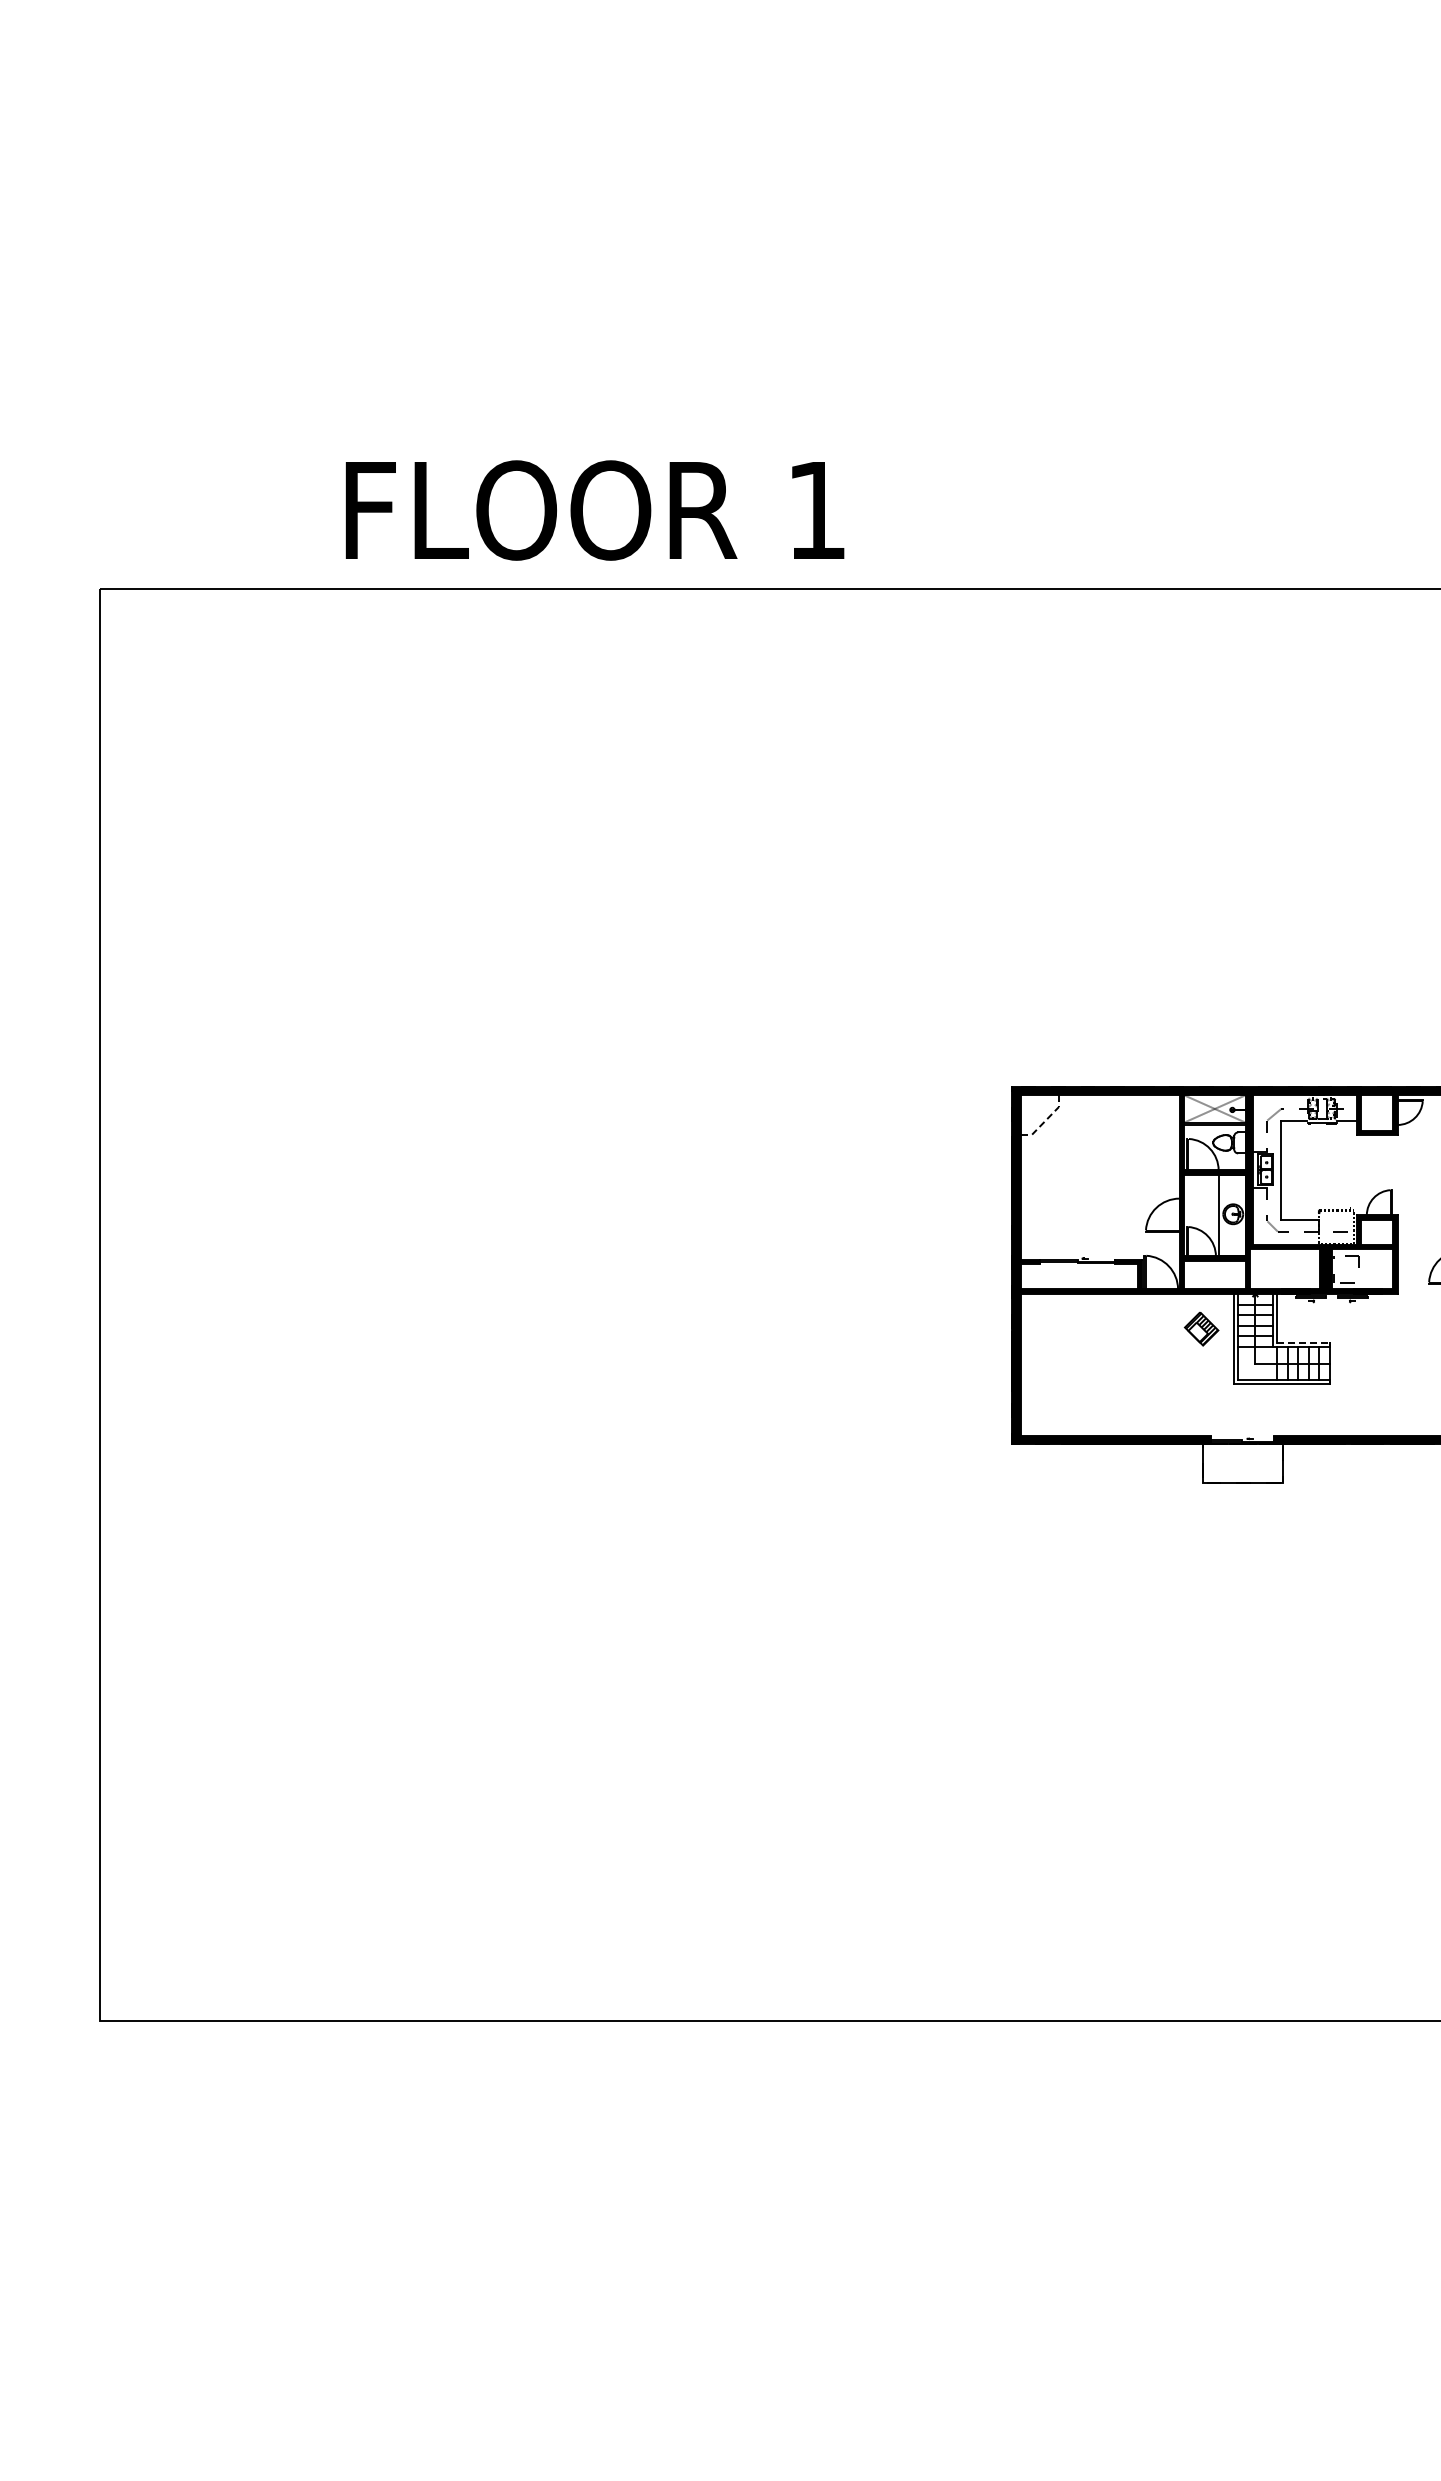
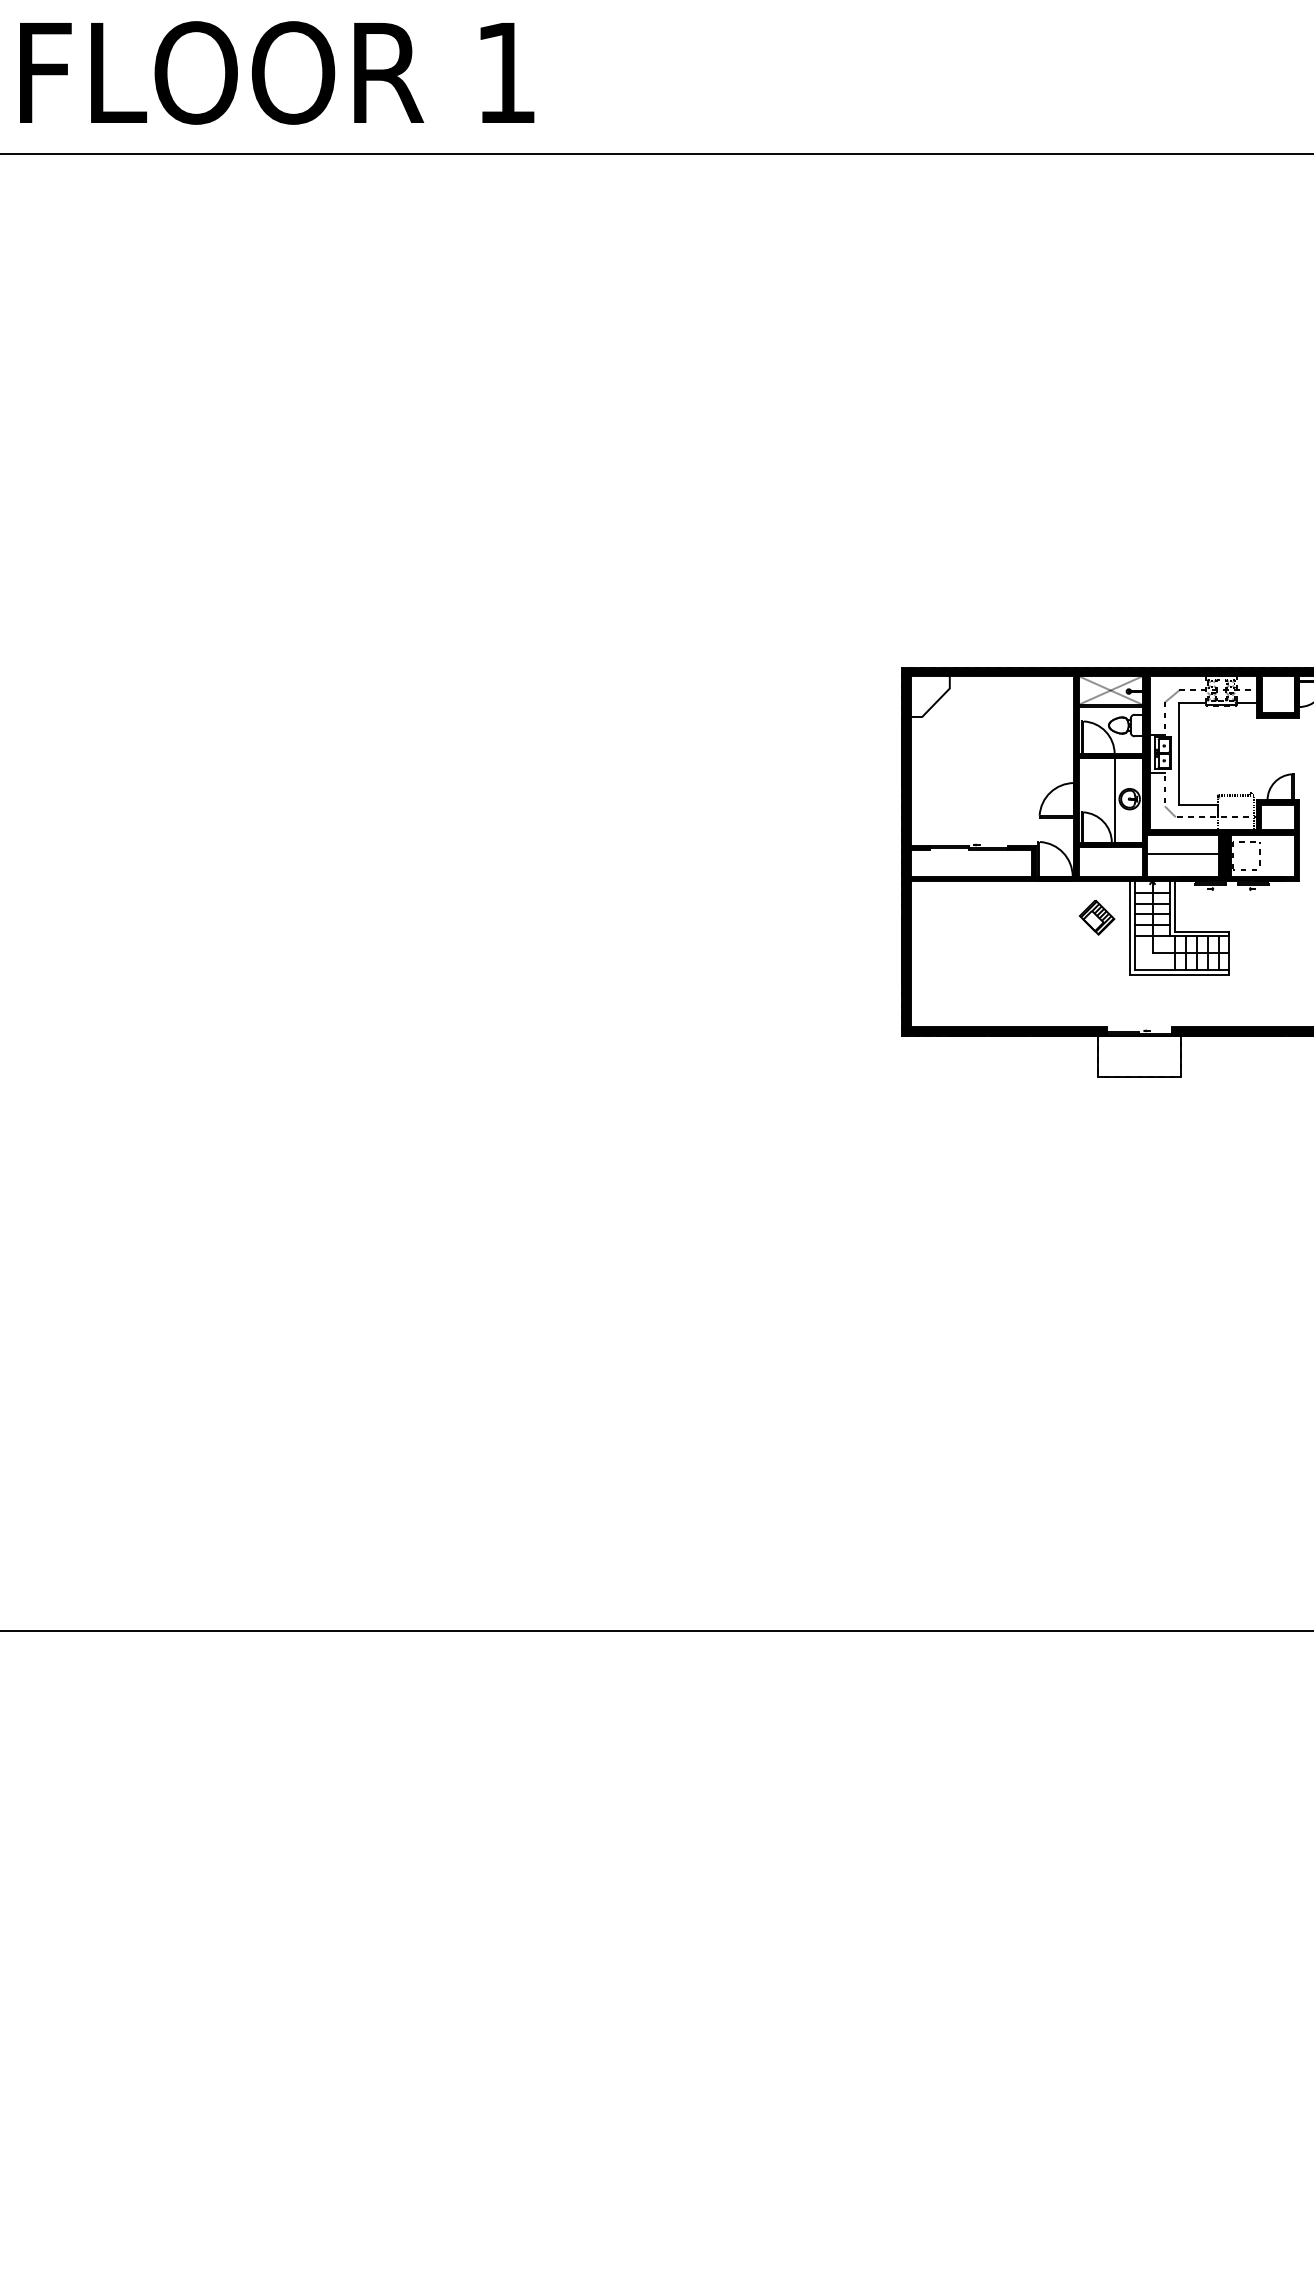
text: (594, 510) -> (276, 72), moved
line: (1045, 1120) -> (935, 702), dashed -> solid
line: (1284, 1267) -> (1182, 854), added
line: (1303, 1342) -> (1202, 931), dashed -> solid

